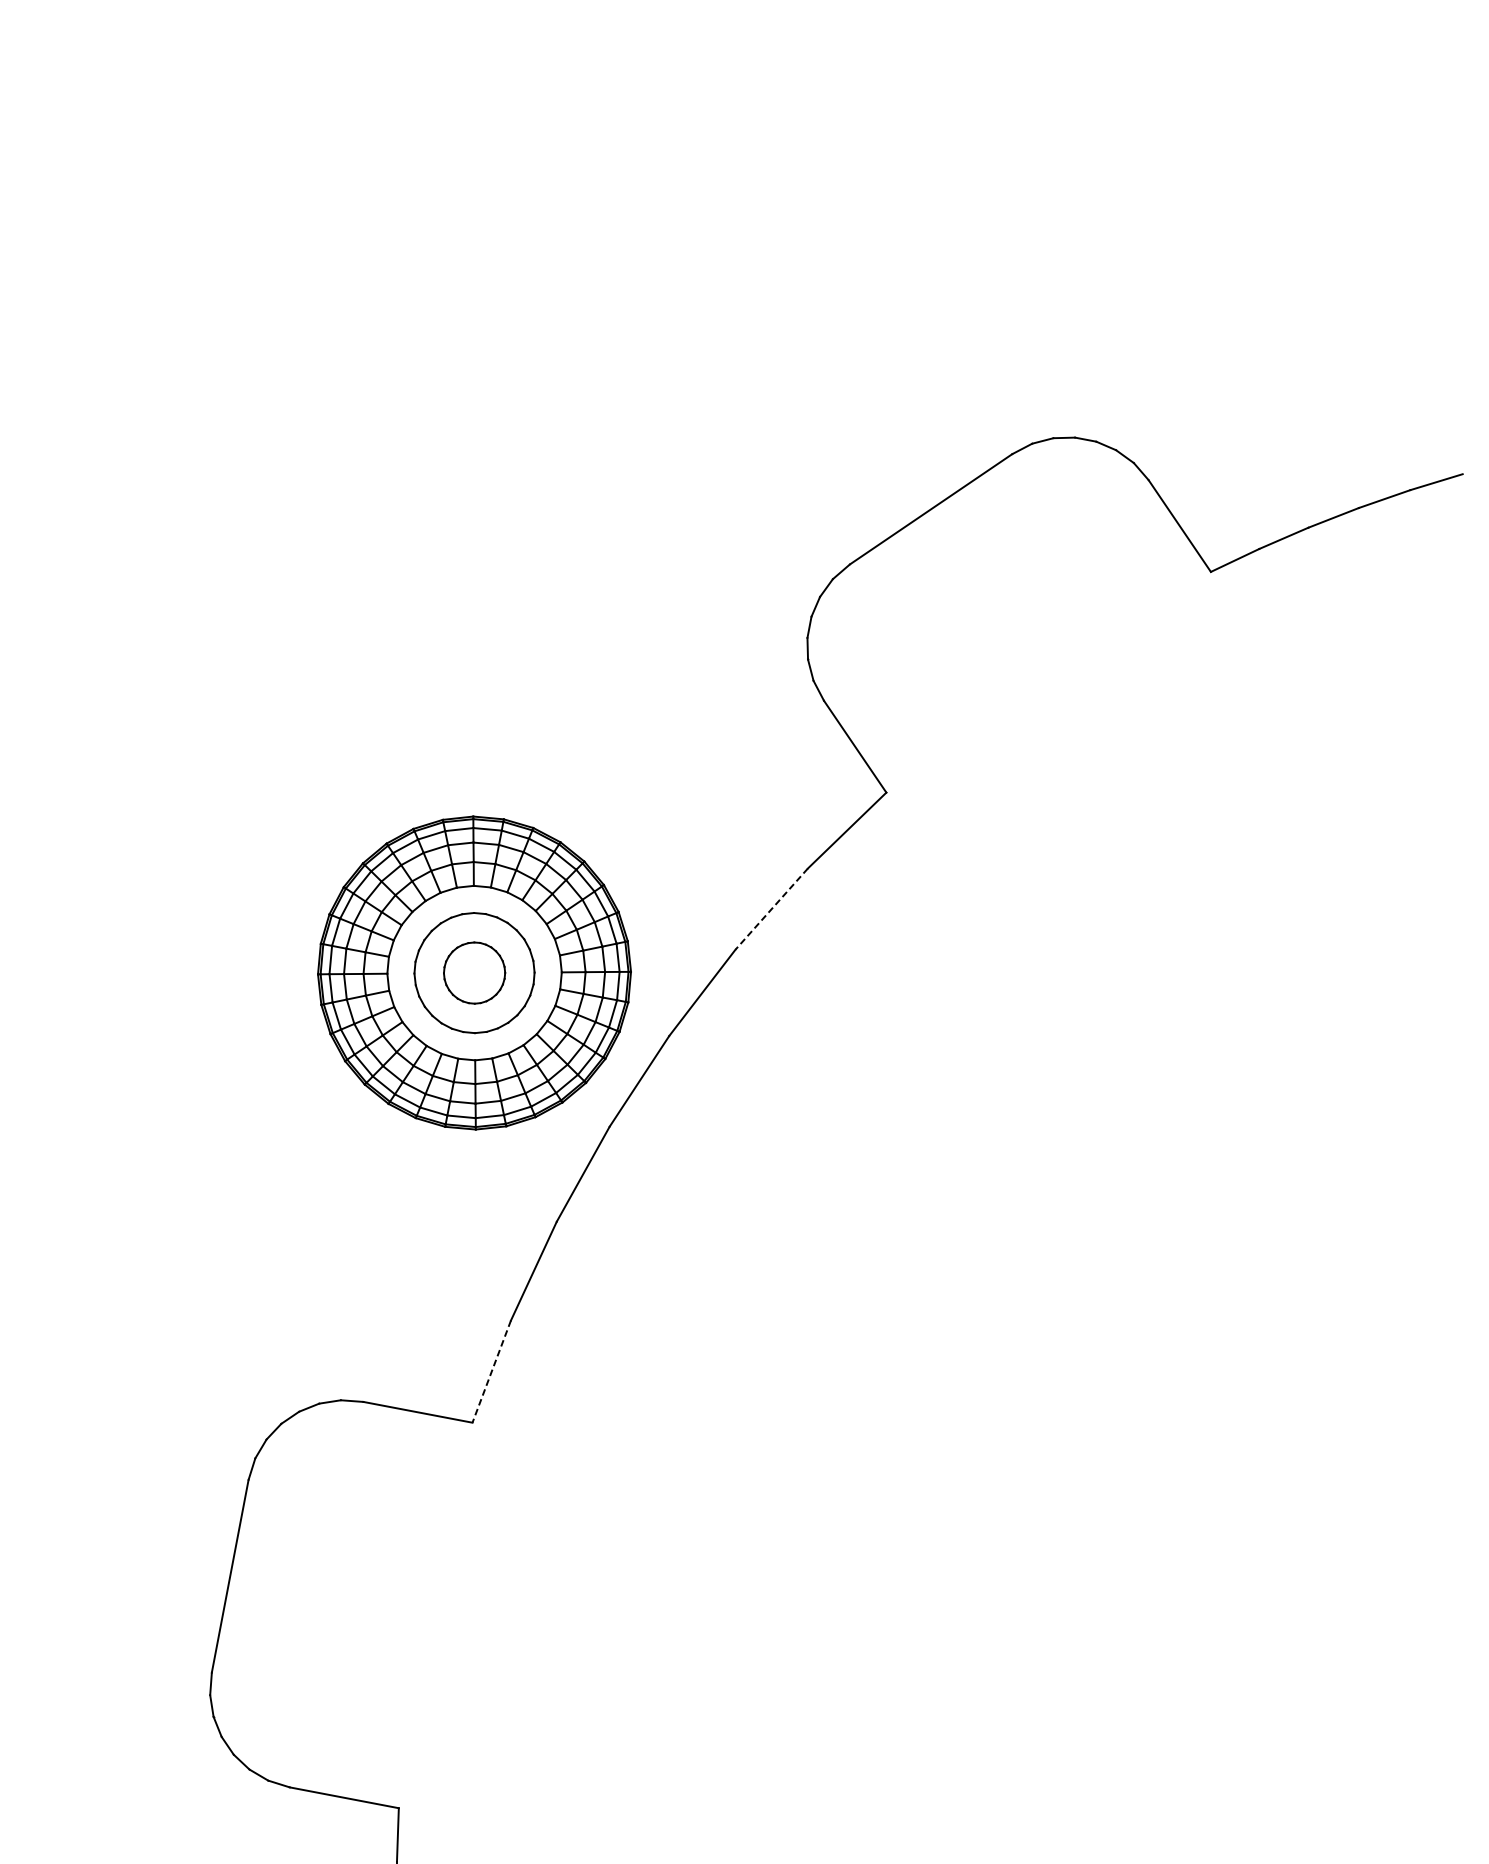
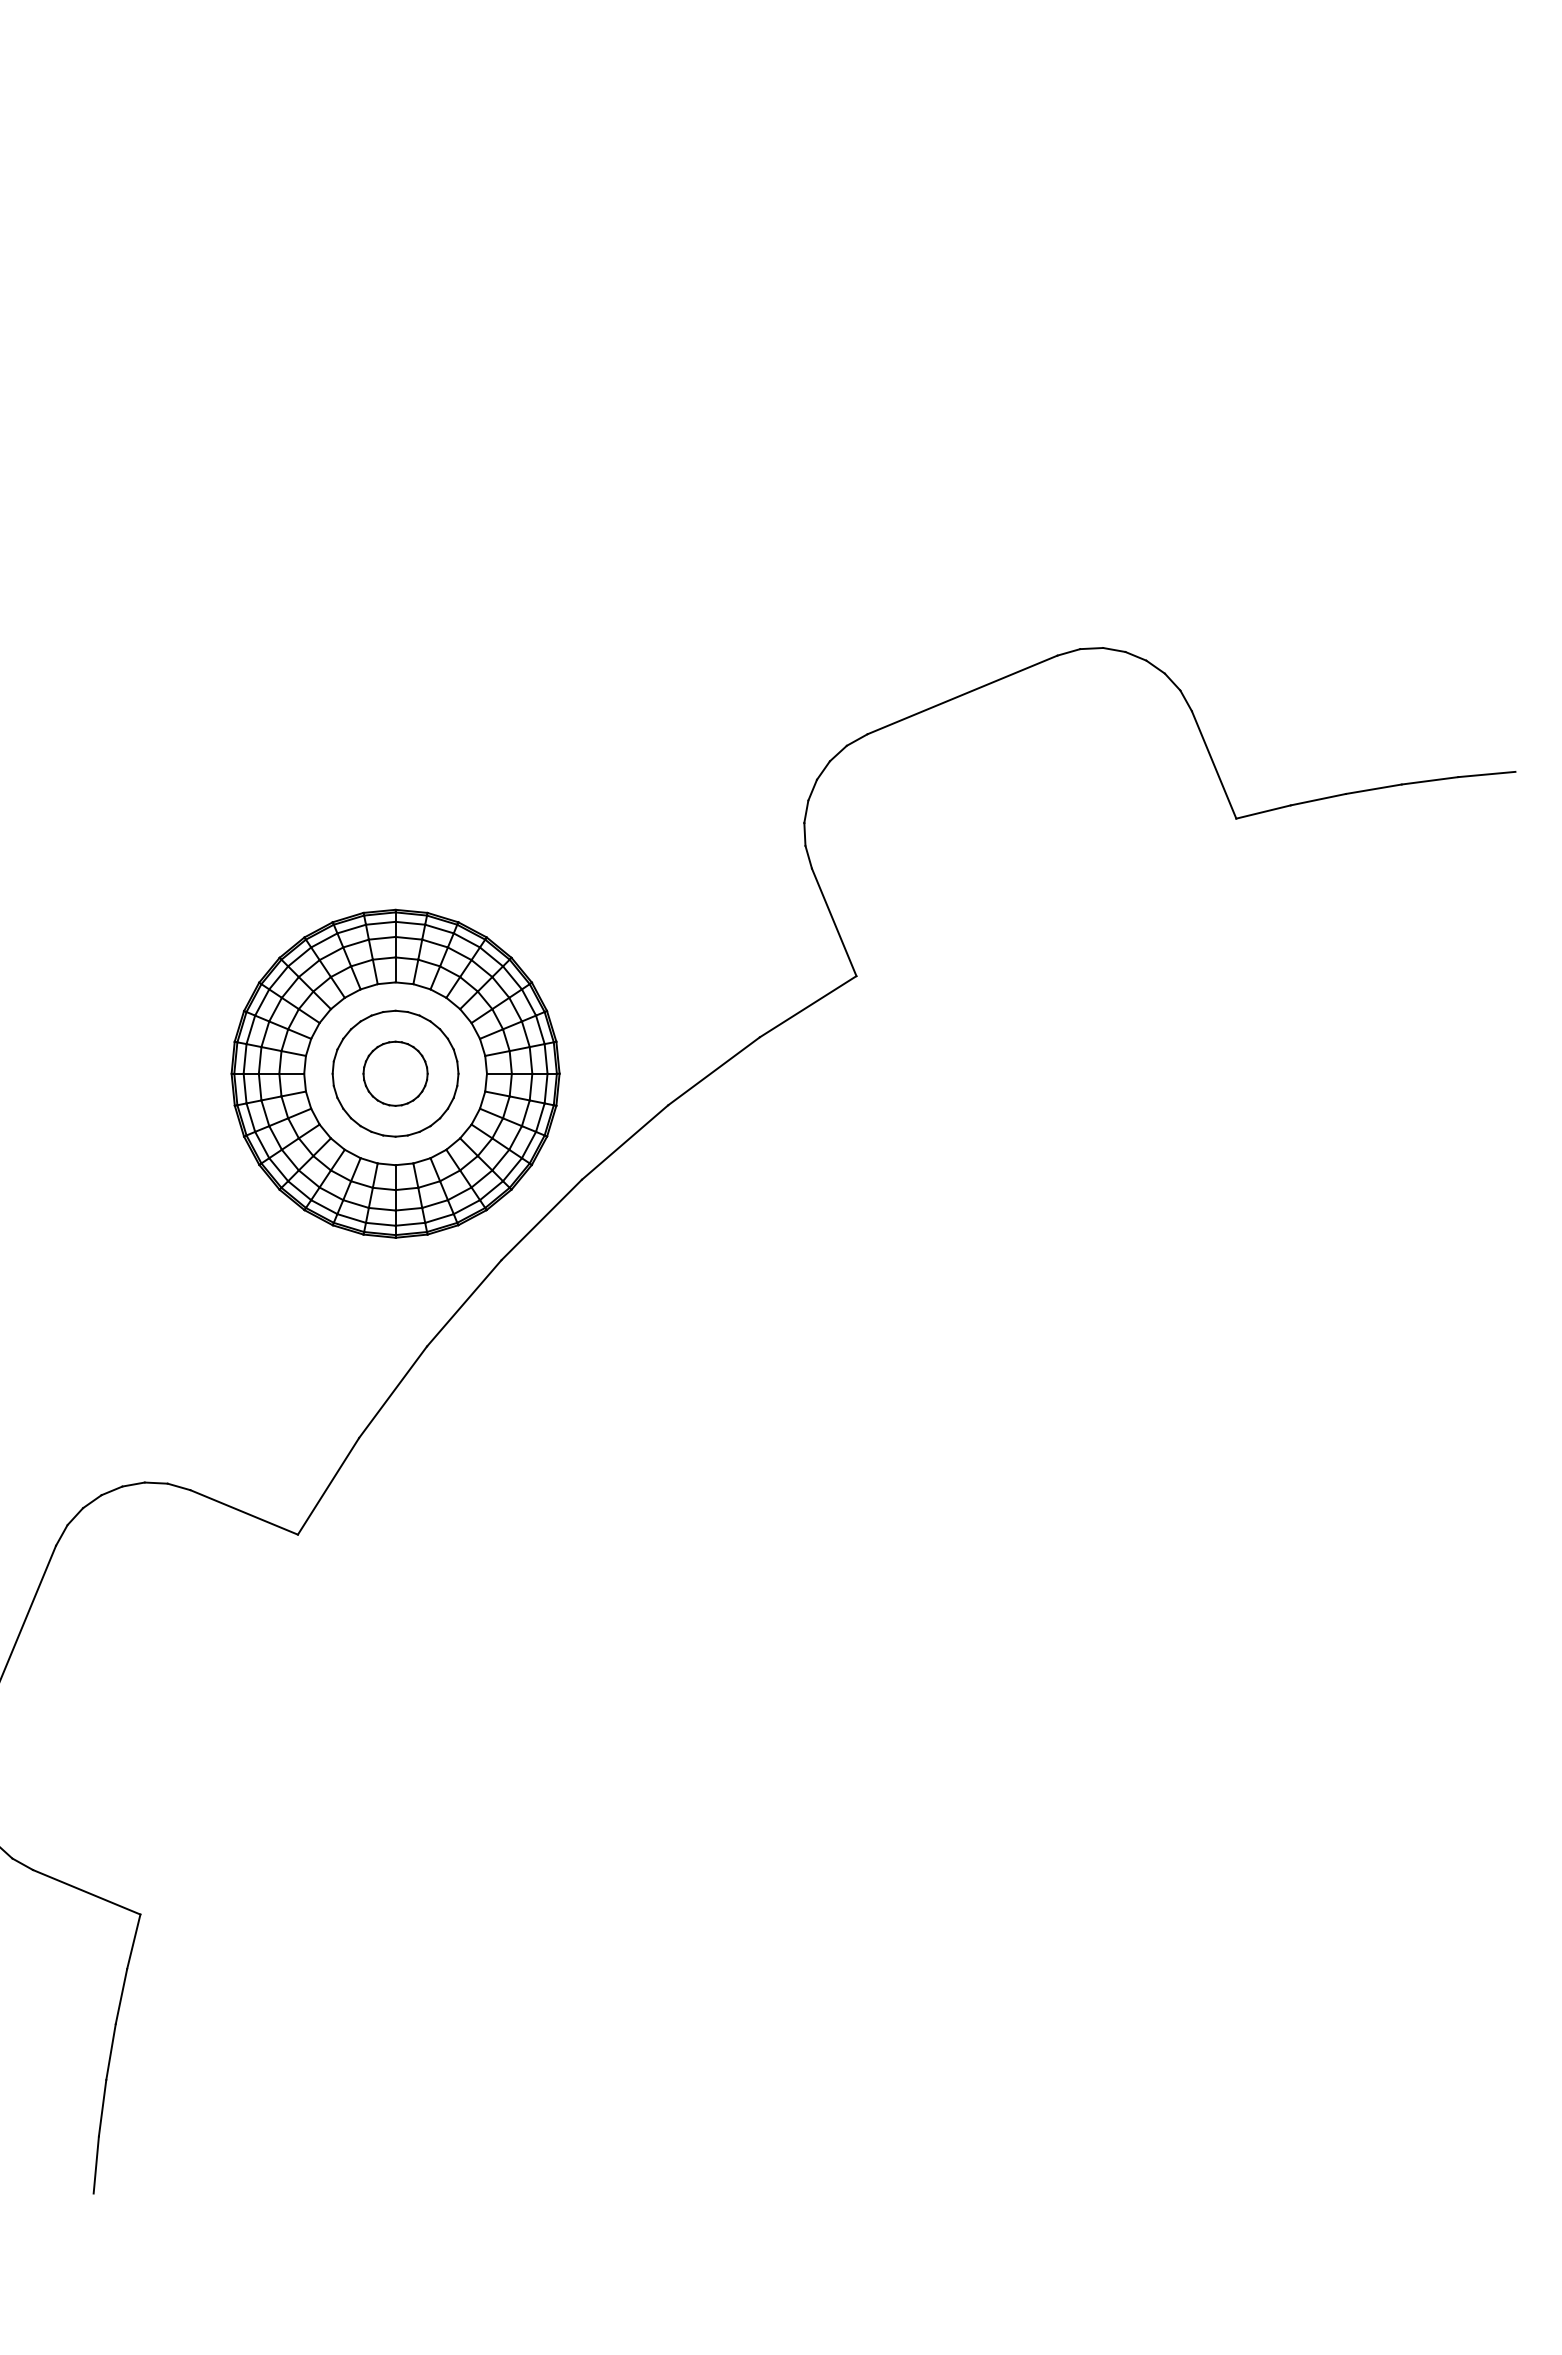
line: (771, 909) -> (713, 1071), dashed -> solid
line: (491, 1371) -> (328, 1486), dashed -> solid

